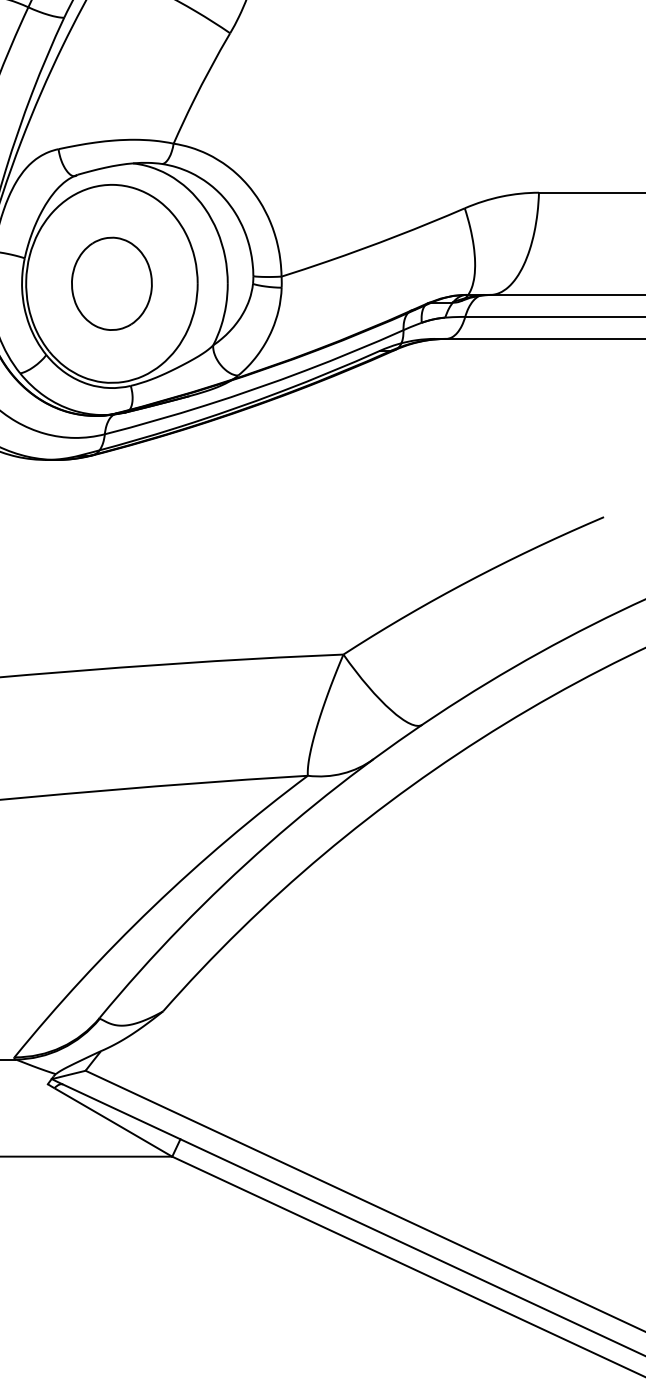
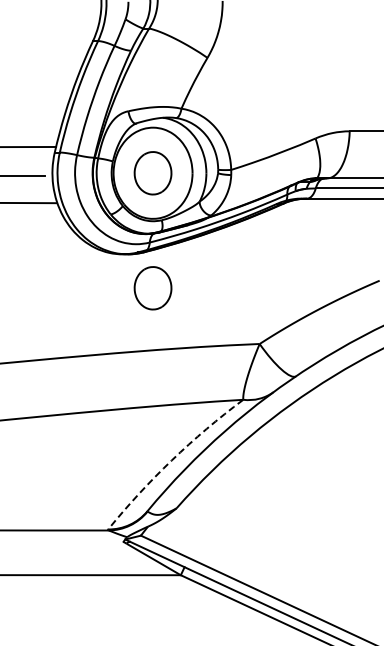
part: (110, 534) -> (152, 288), added
arc: (151, 907) -> (171, 460), solid -> dashed

